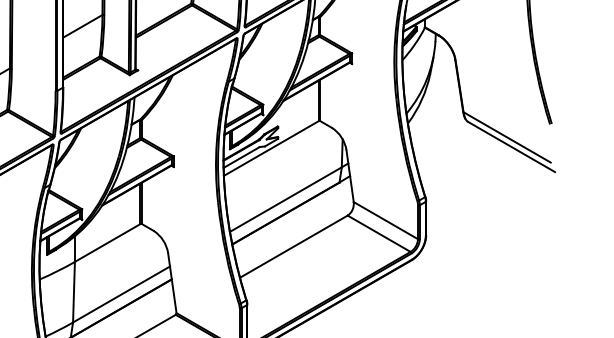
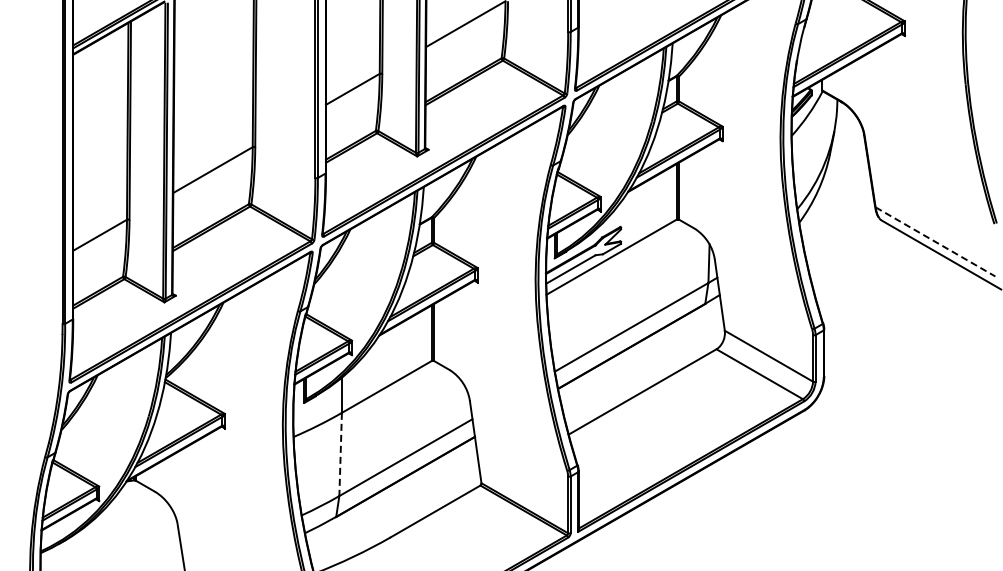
line: (507, 137) -> (935, 242), solid -> dashed
line: (73, 292) -> (340, 454), solid -> dashed

